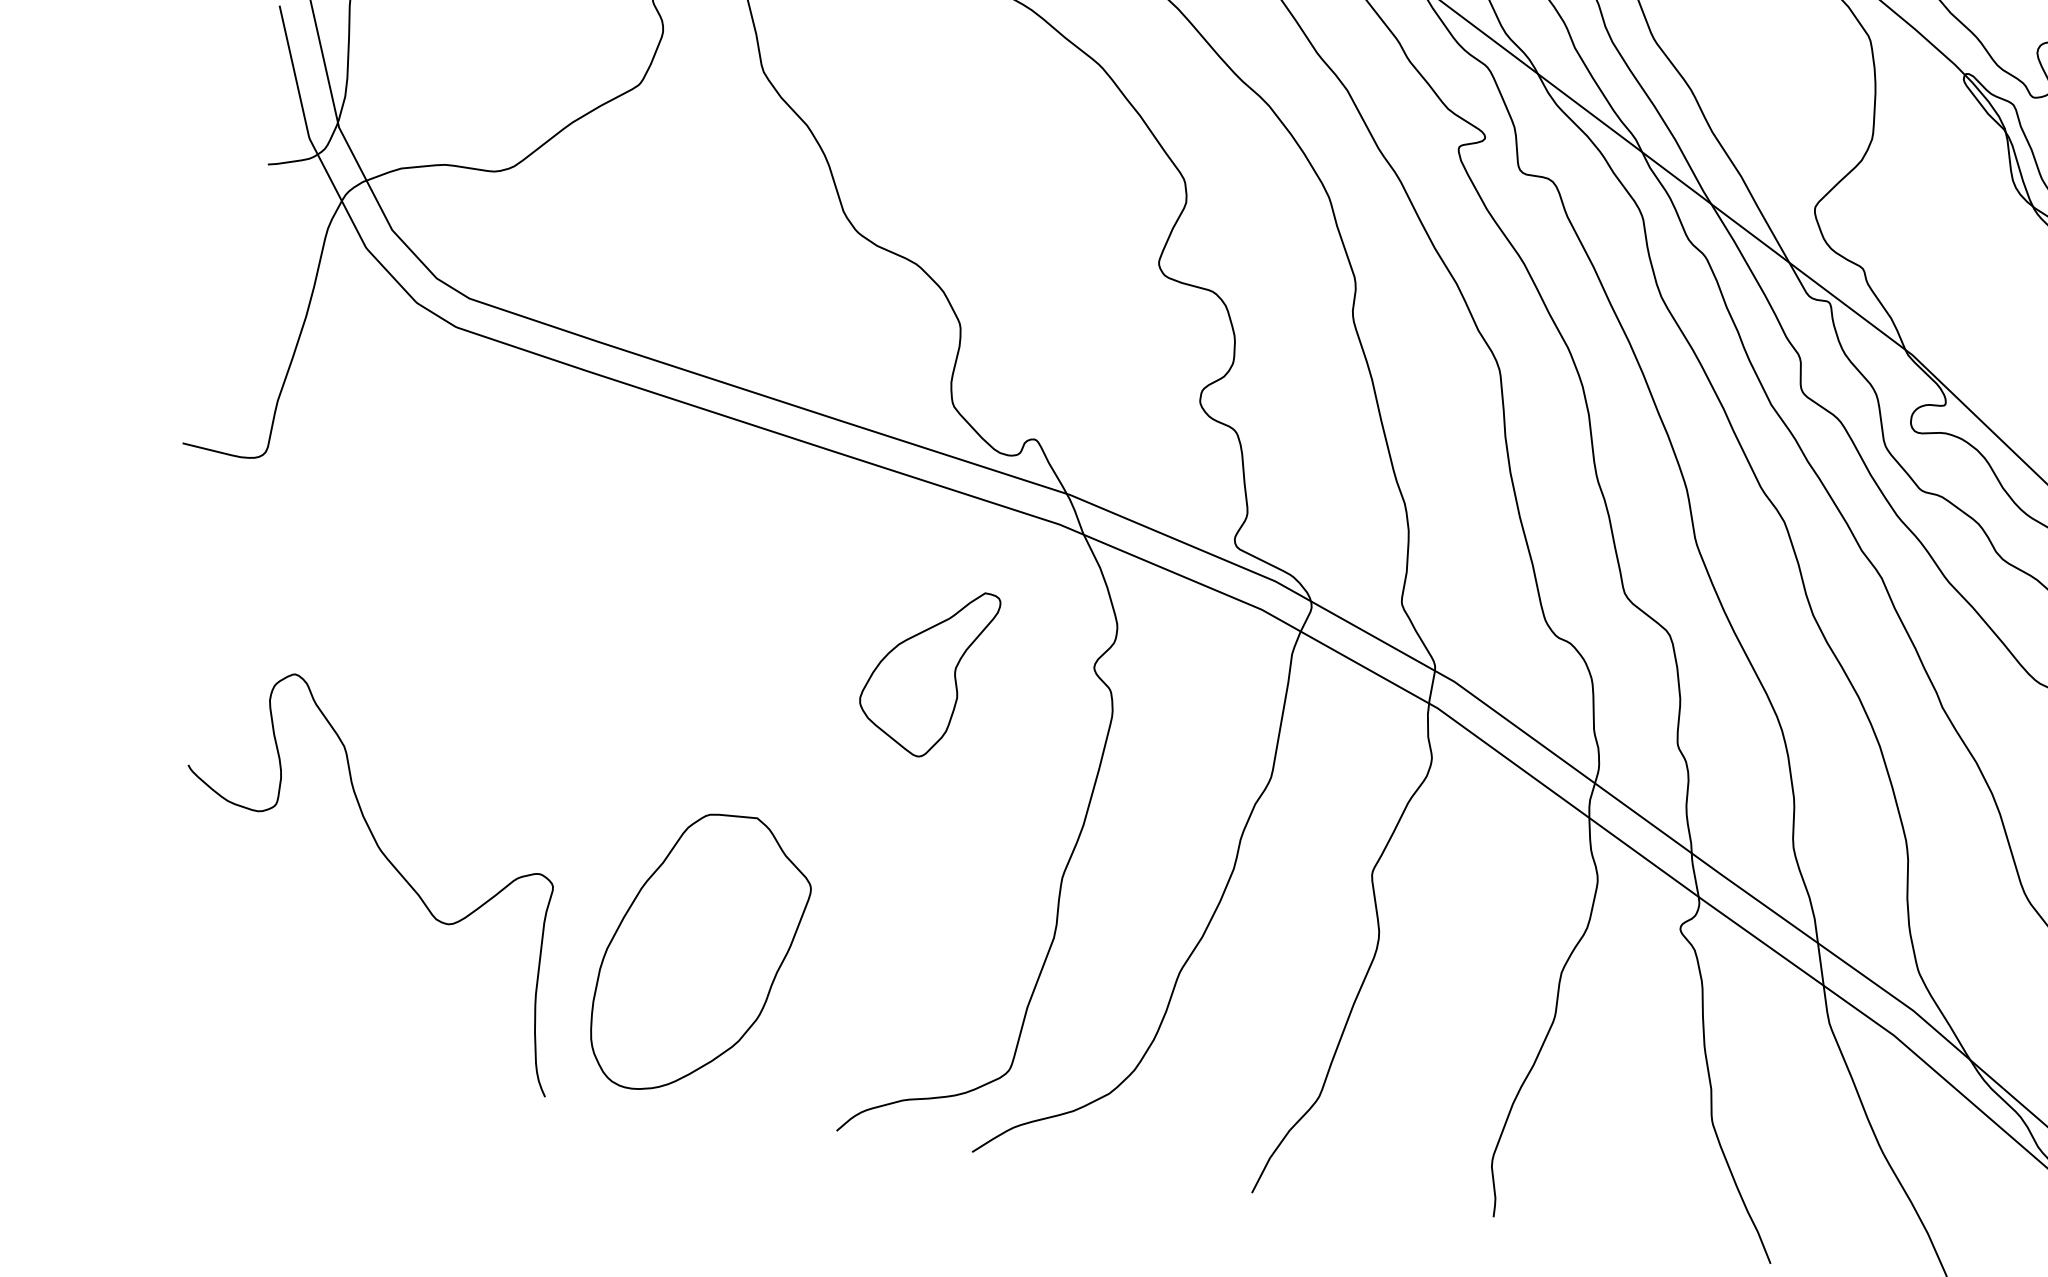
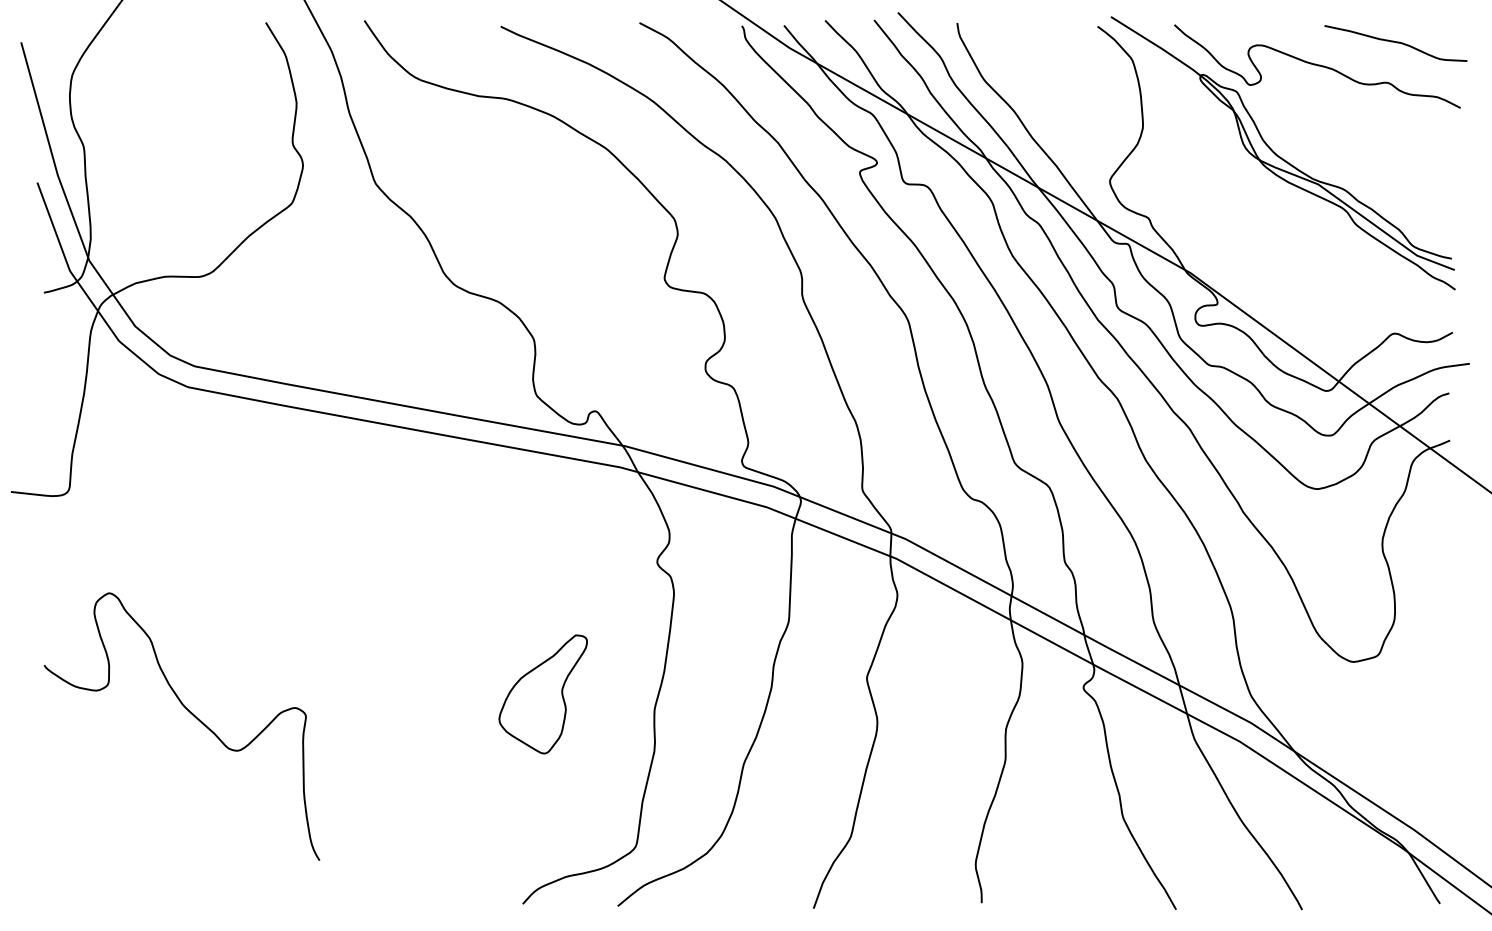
part: (926, 671) -> (542, 694), moved
curve: (390, 865) -> (192, 715), moved
part: (701, 953) -> (413, 794), removed

